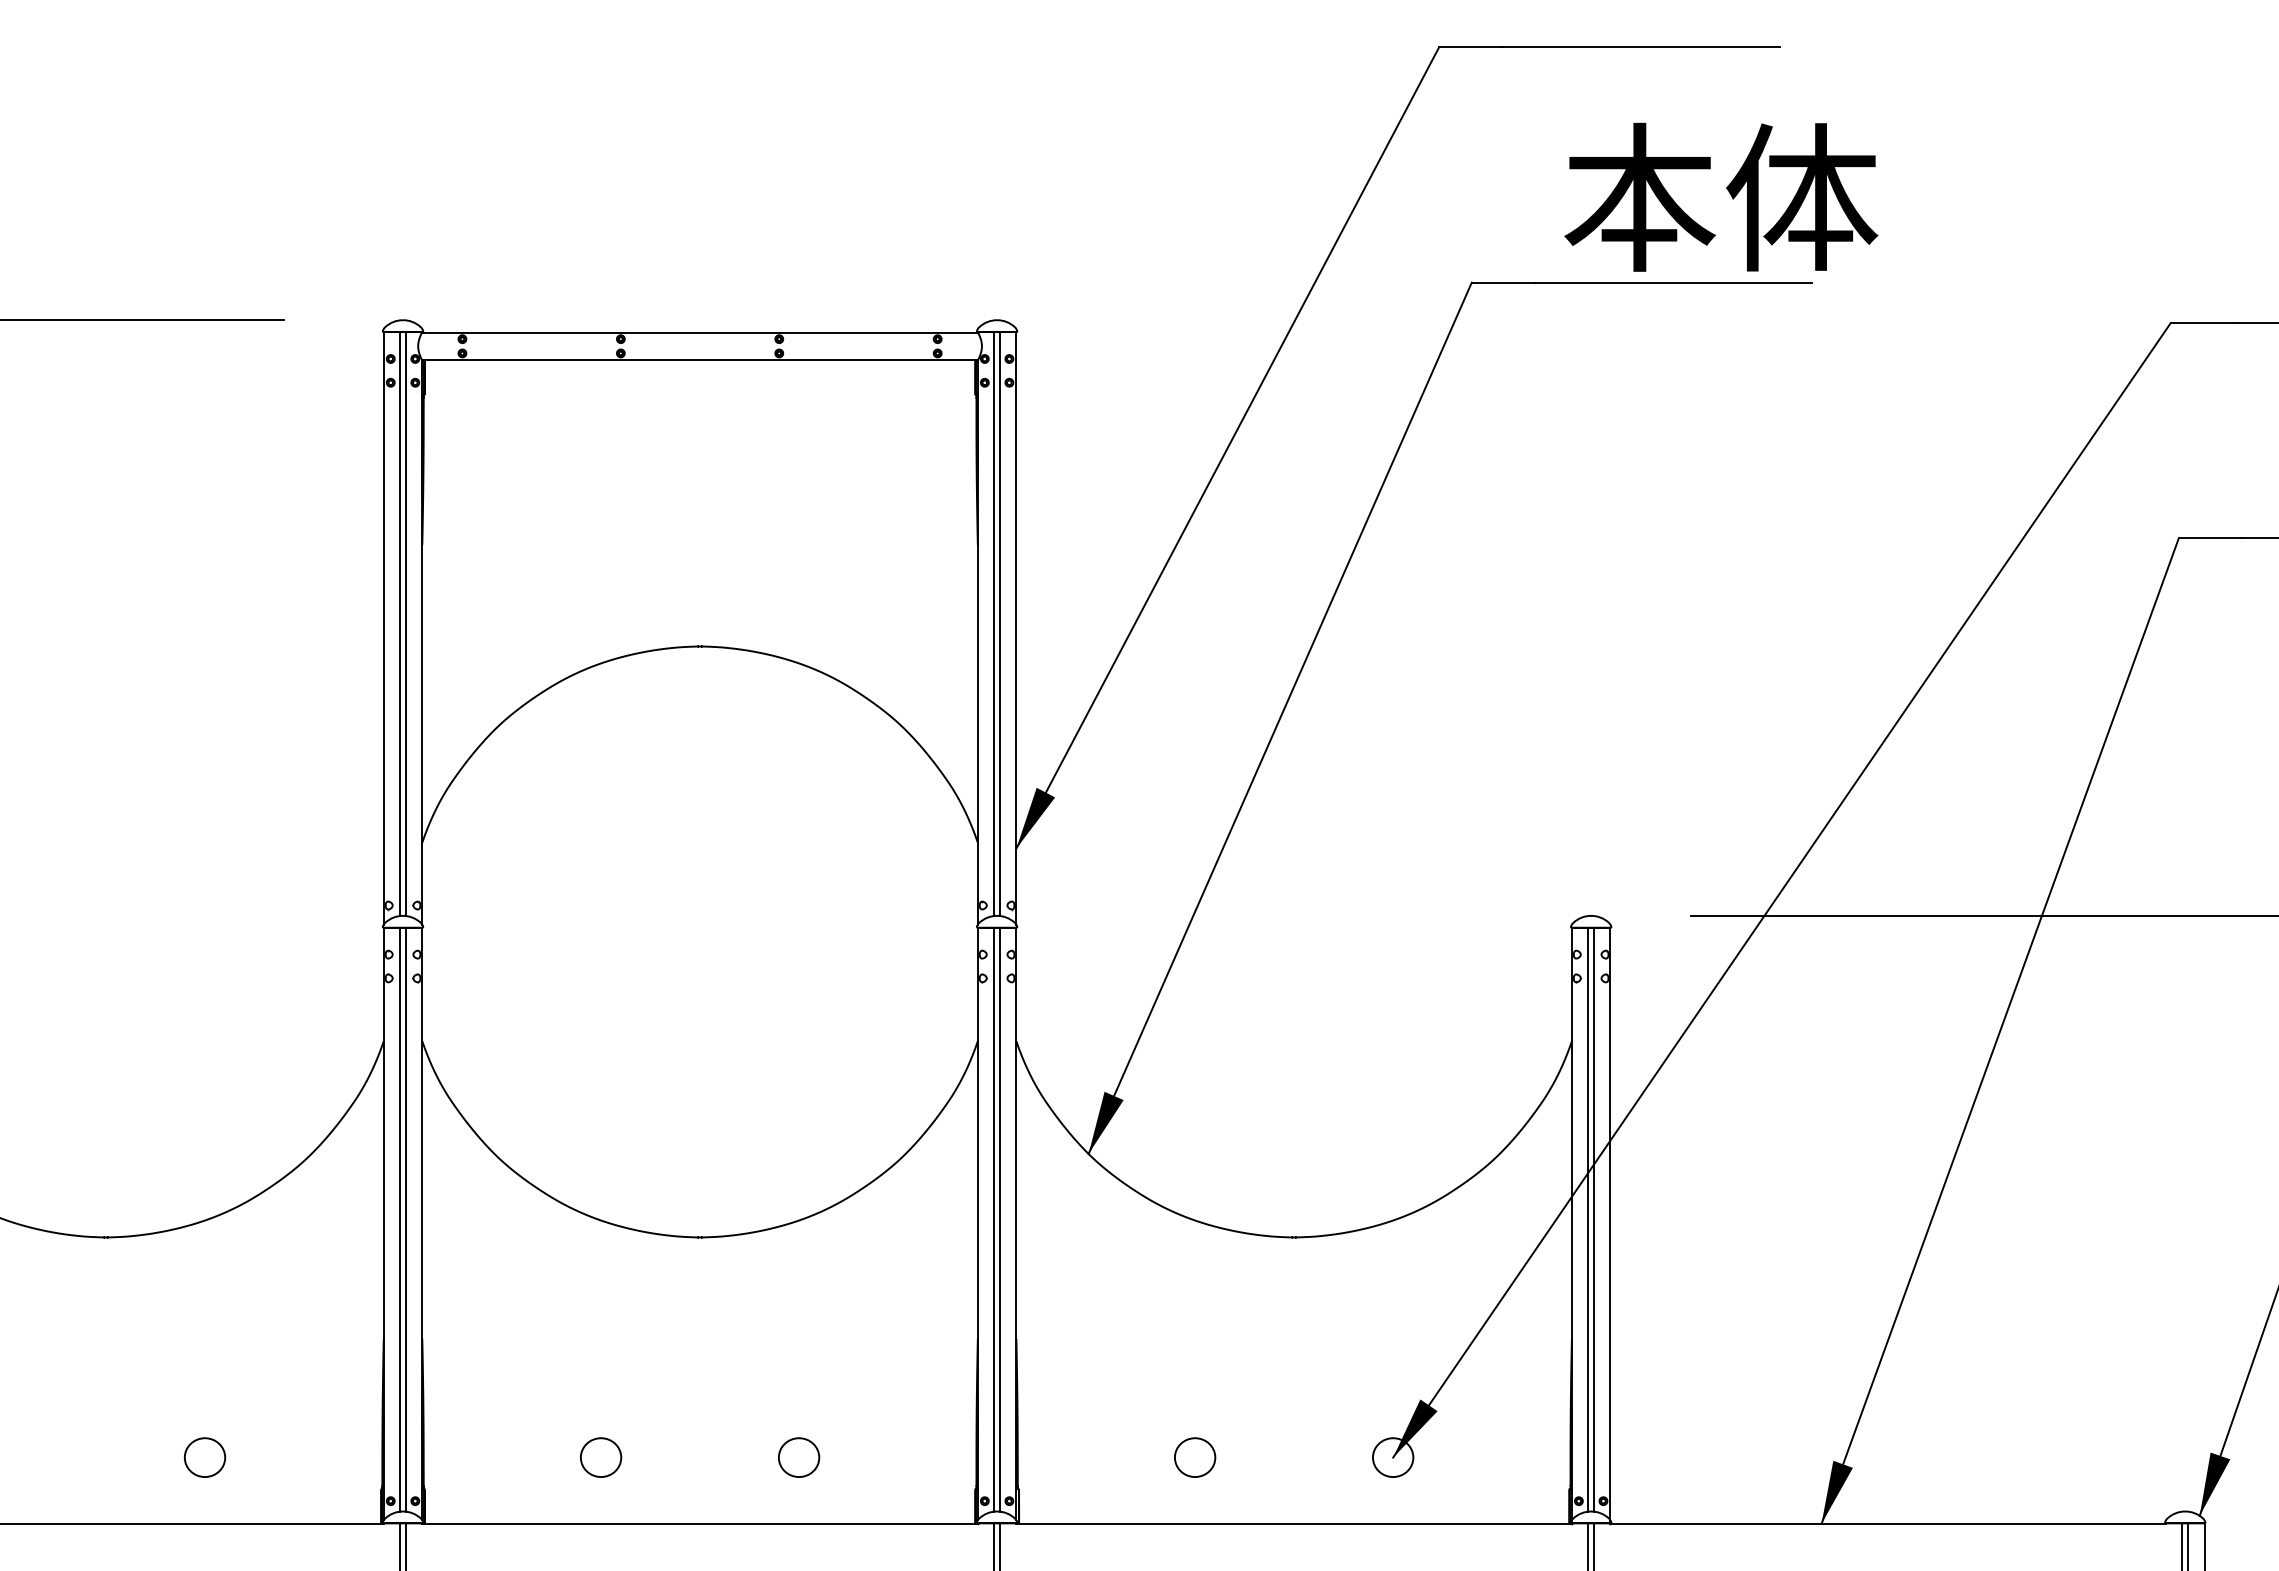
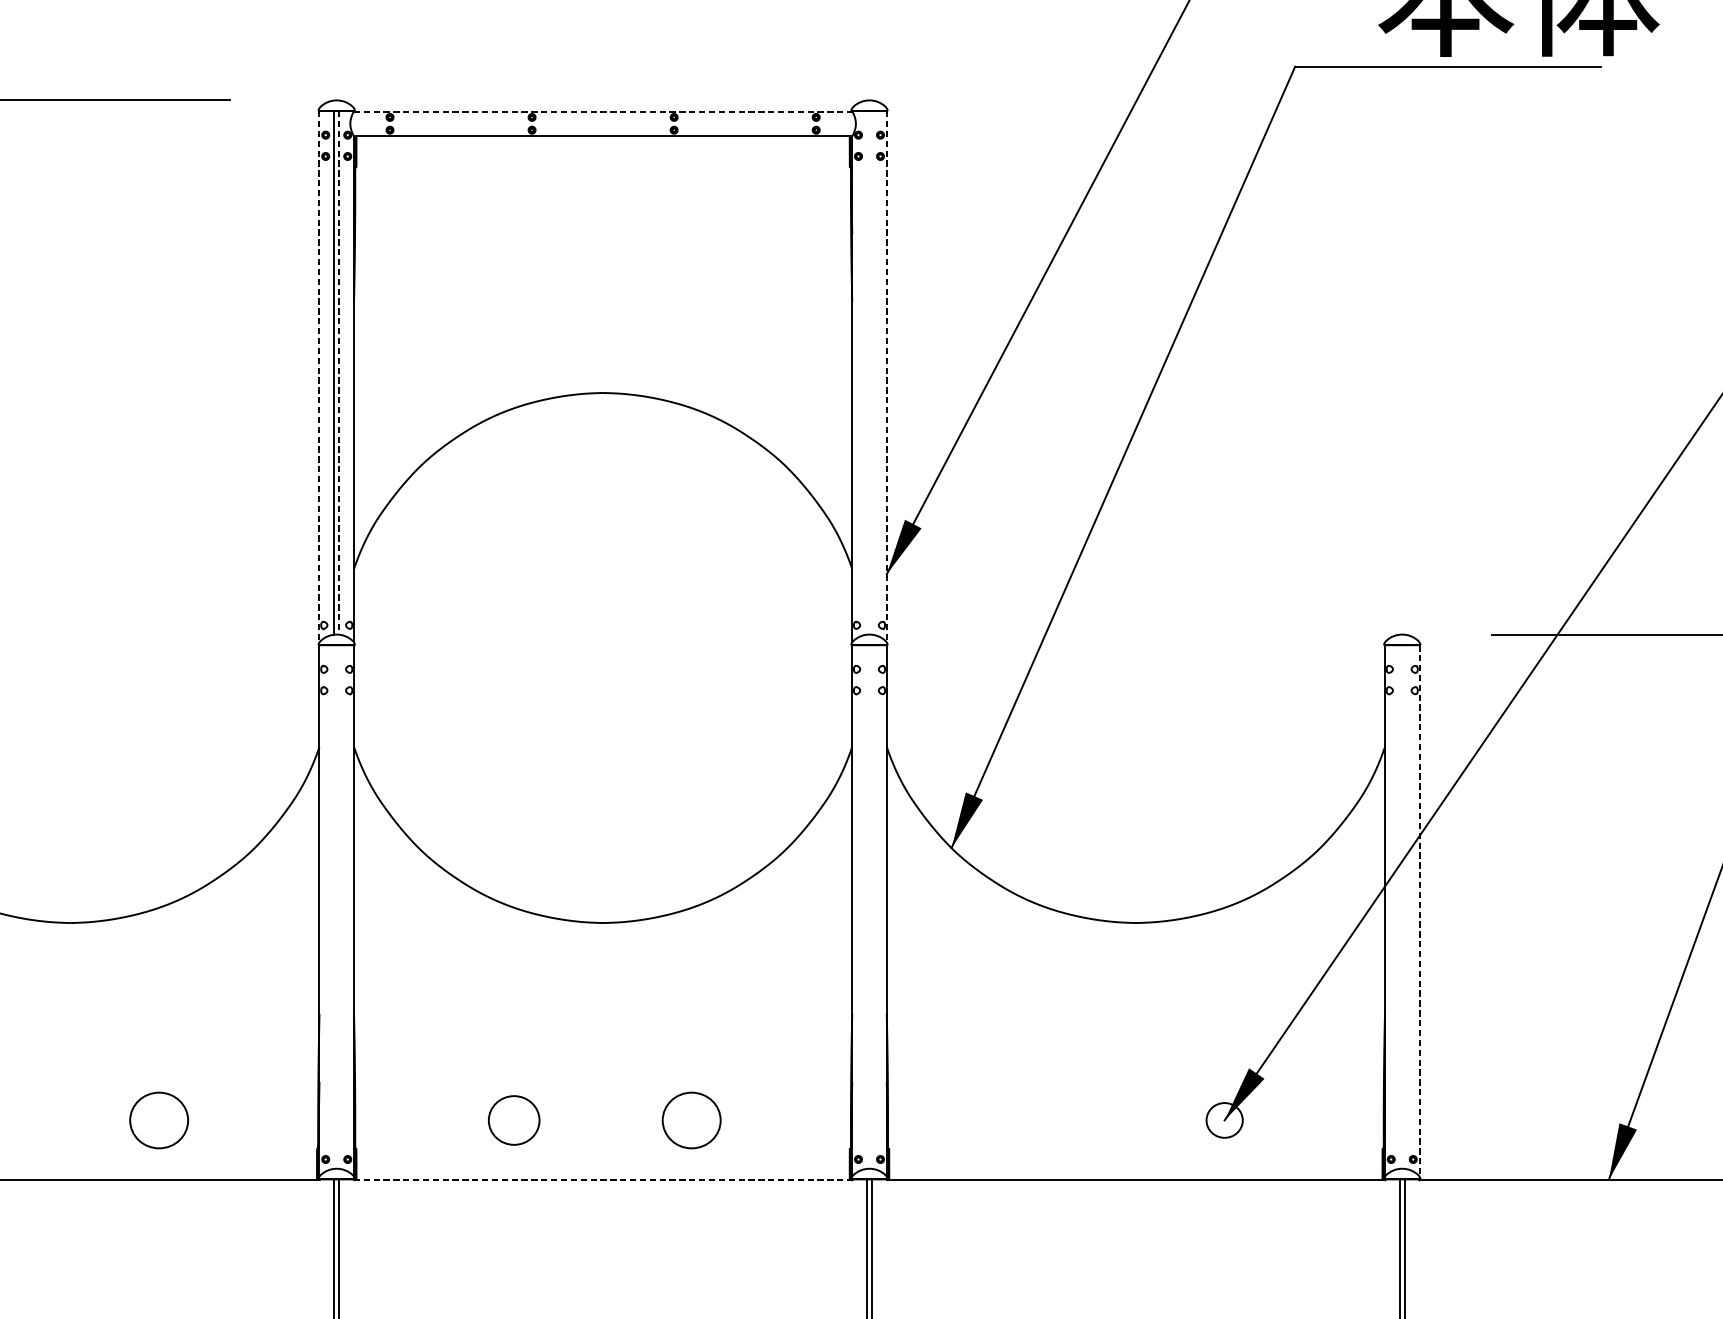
line: (700, 332) -> (603, 111), solid -> dashed
line: (994, 623) -> (867, 372), removed
line: (999, 623) -> (871, 372), removed
line: (405, 624) -> (338, 373), solid -> dashed
line: (383, 628) -> (319, 376), solid -> dashed
line: (1016, 628) -> (886, 376), solid -> dashed
line: (400, 1219) -> (334, 906), removed
line: (405, 1219) -> (338, 906), removed
line: (994, 1219) -> (867, 906), removed
line: (999, 1219) -> (871, 906), removed
line: (1588, 1219) -> (1399, 906), removed
line: (1593, 1219) -> (1404, 906), removed
line: (1610, 1226) -> (1419, 913), solid -> dashed
part: (204, 1457) -> (158, 1120), size x1.6
part: (601, 1457) -> (514, 1120), size x1.4
part: (799, 1457) -> (692, 1120), size x1.6
part: (1195, 1457) -> (1047, 1120), removed
line: (700, 1523) -> (603, 1179), solid -> dashed

